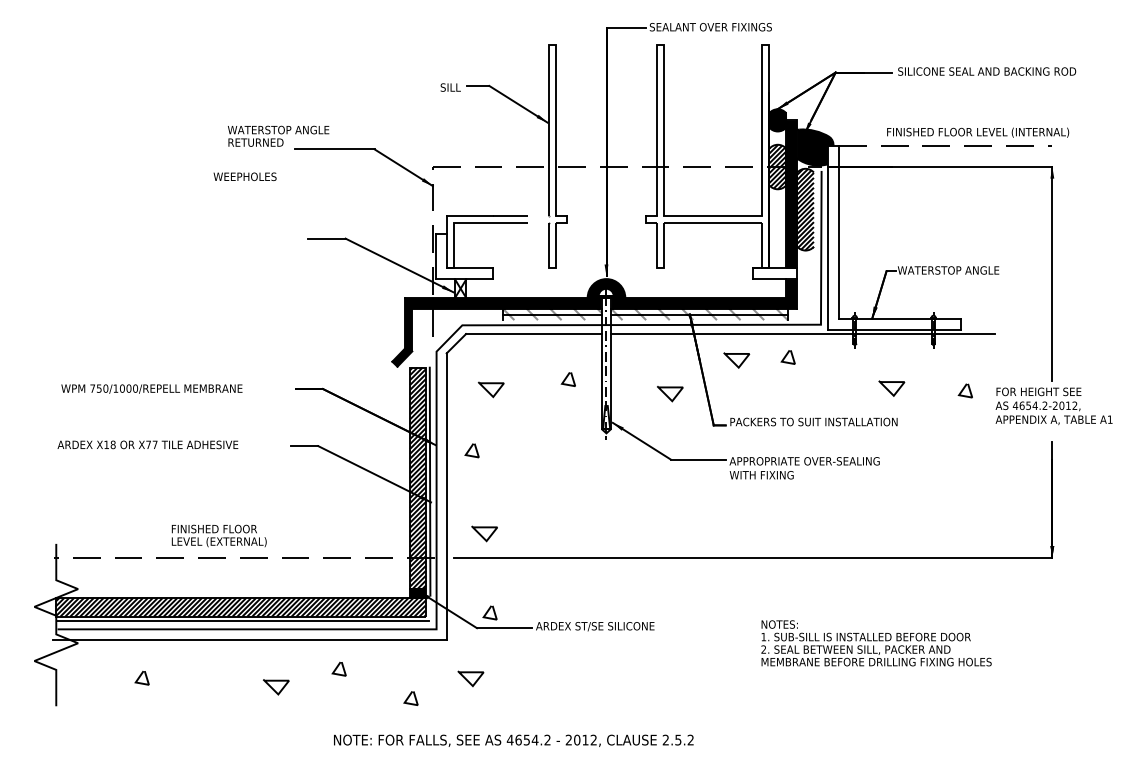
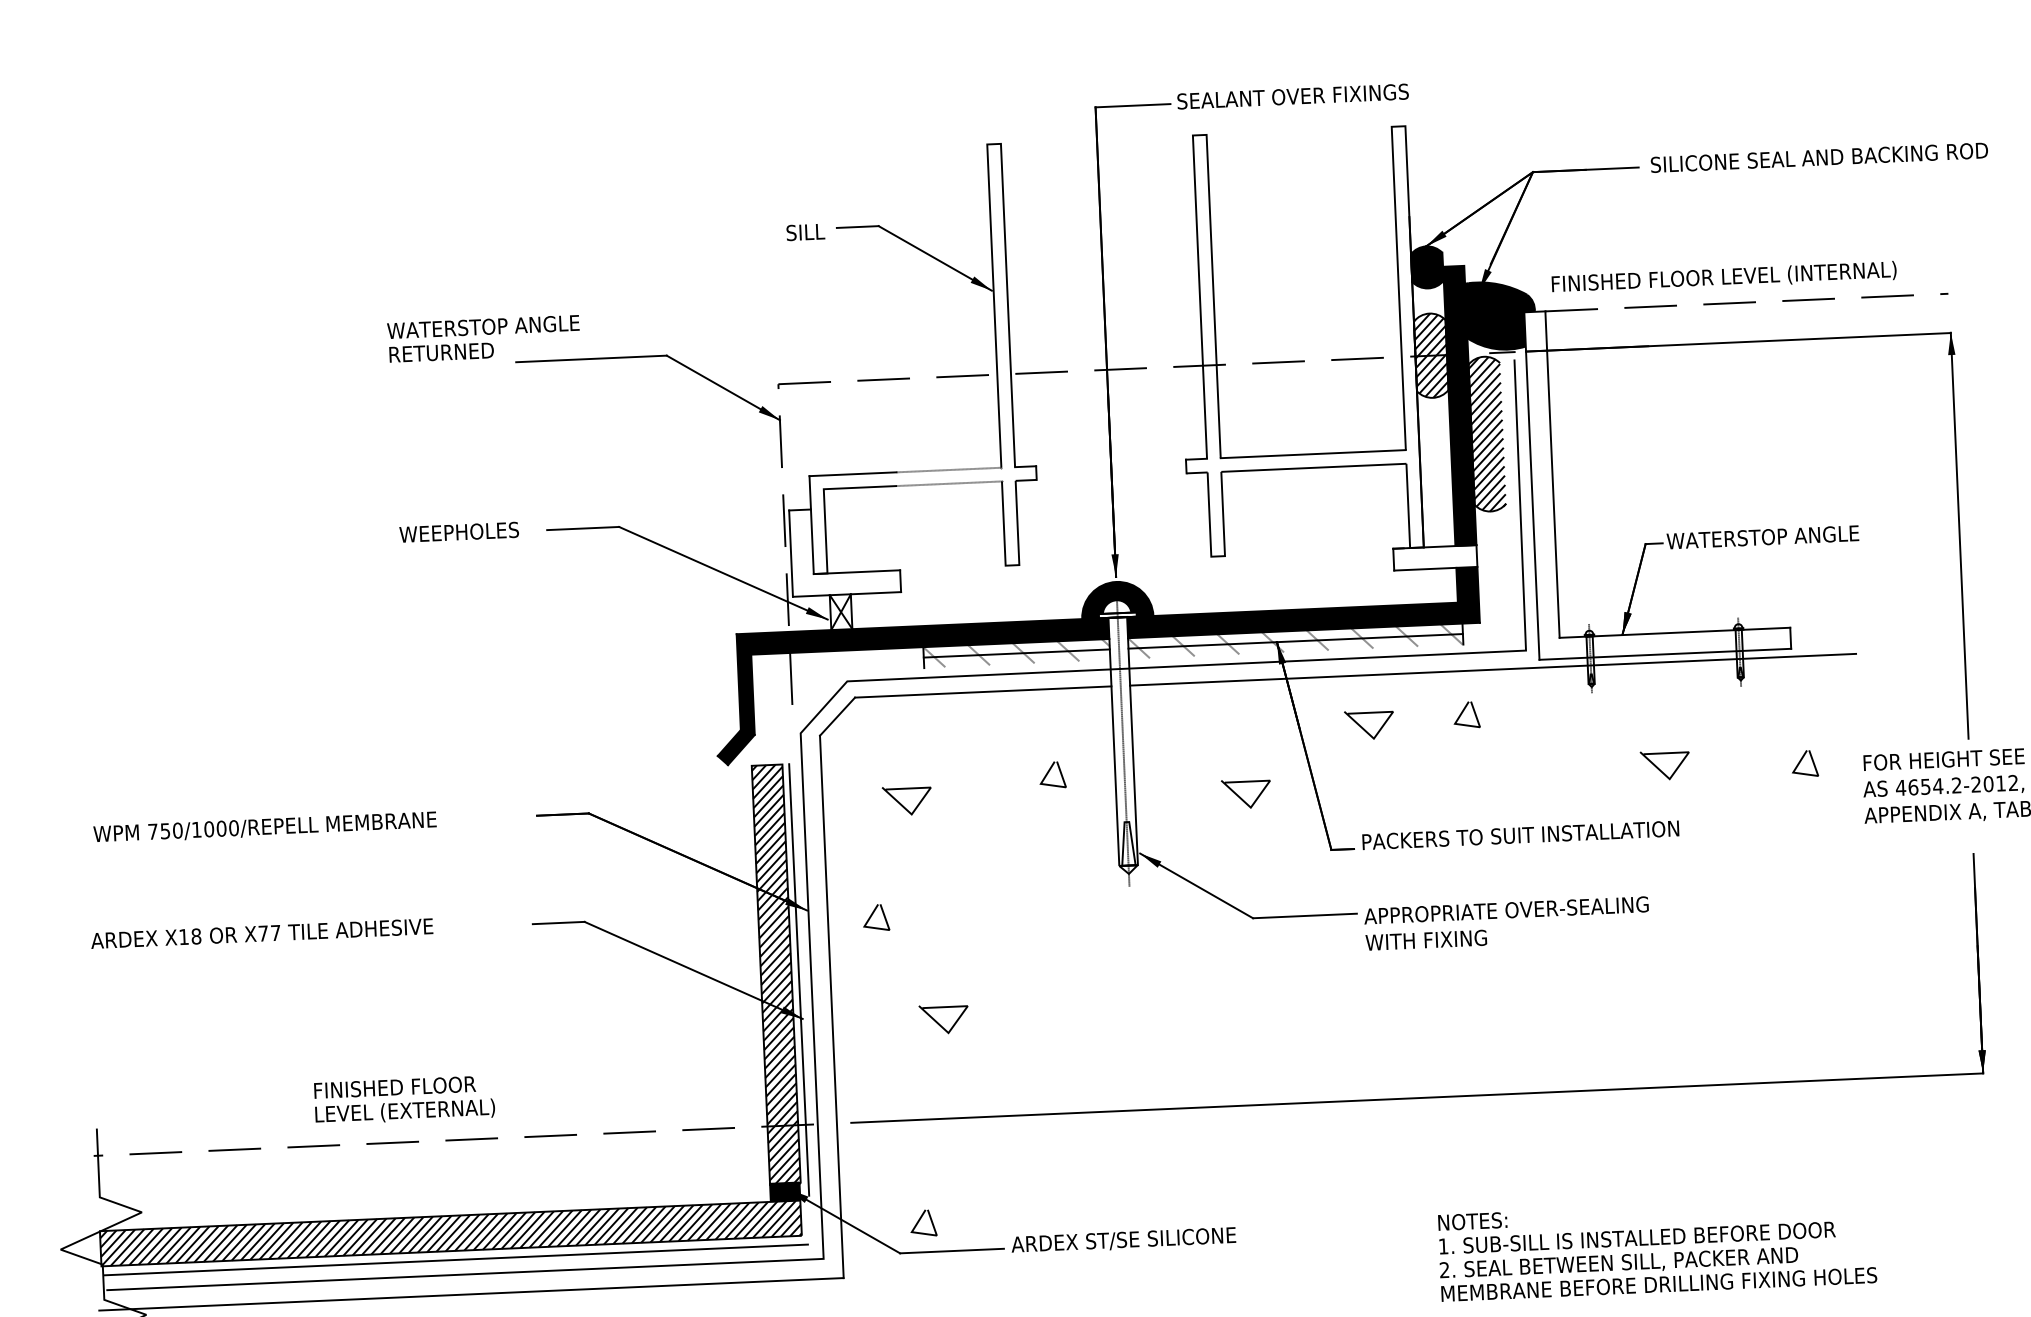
text: (978, 132) -> (1724, 277), moved
text: (244, 176) -> (458, 531), moved
line: (482, 535) -> (940, 1022), moved

